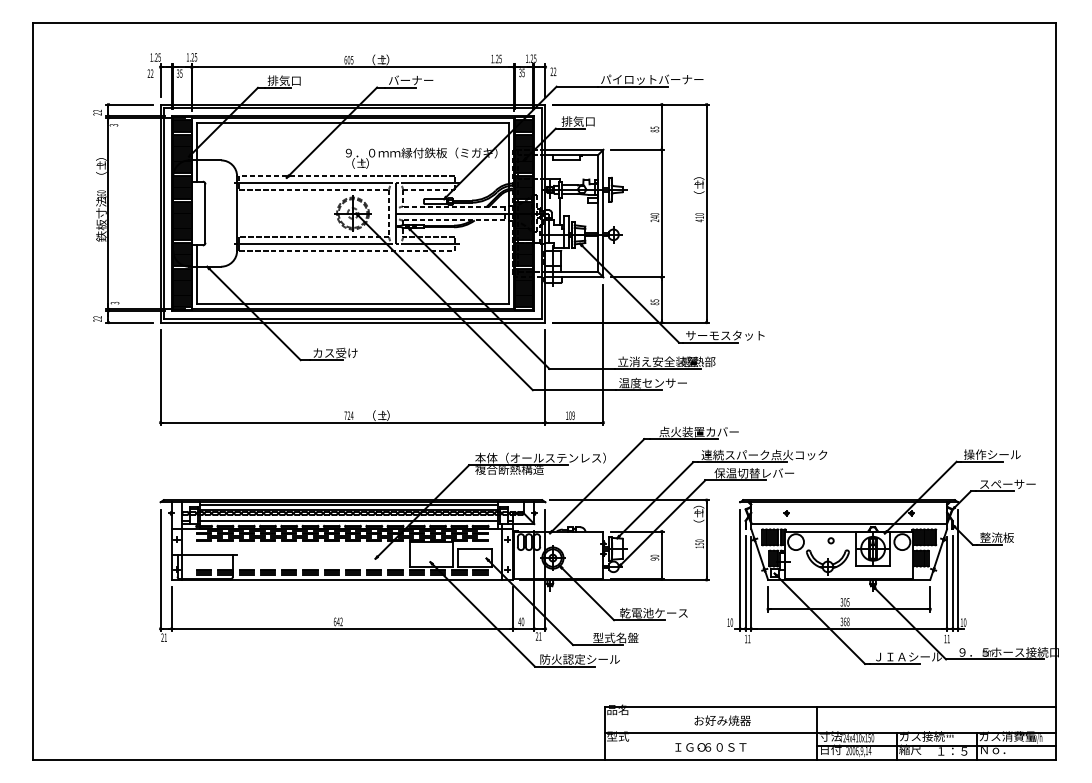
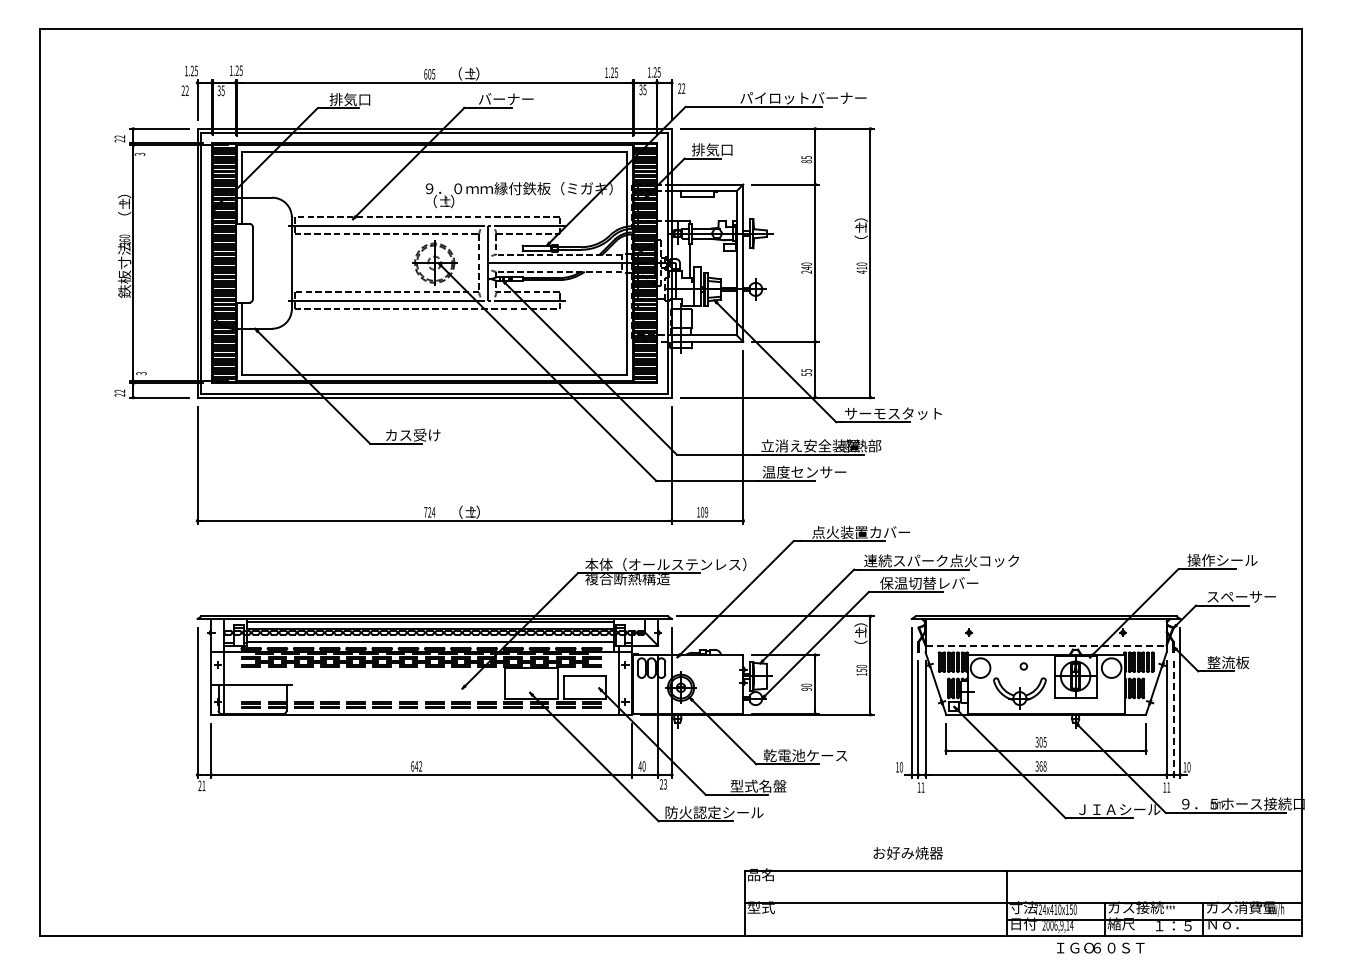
text: (654, 303) -> (806, 374), 85 -> 55
line: (849, 523) -> (1046, 645), solid -> dashed
line: (952, 583) -> (1173, 719), solid -> dashed
text: (539, 636) -> (664, 784), 21 -> 23
text: (722, 720) -> (907, 852), moved
text: (710, 746) -> (1100, 947), moved

